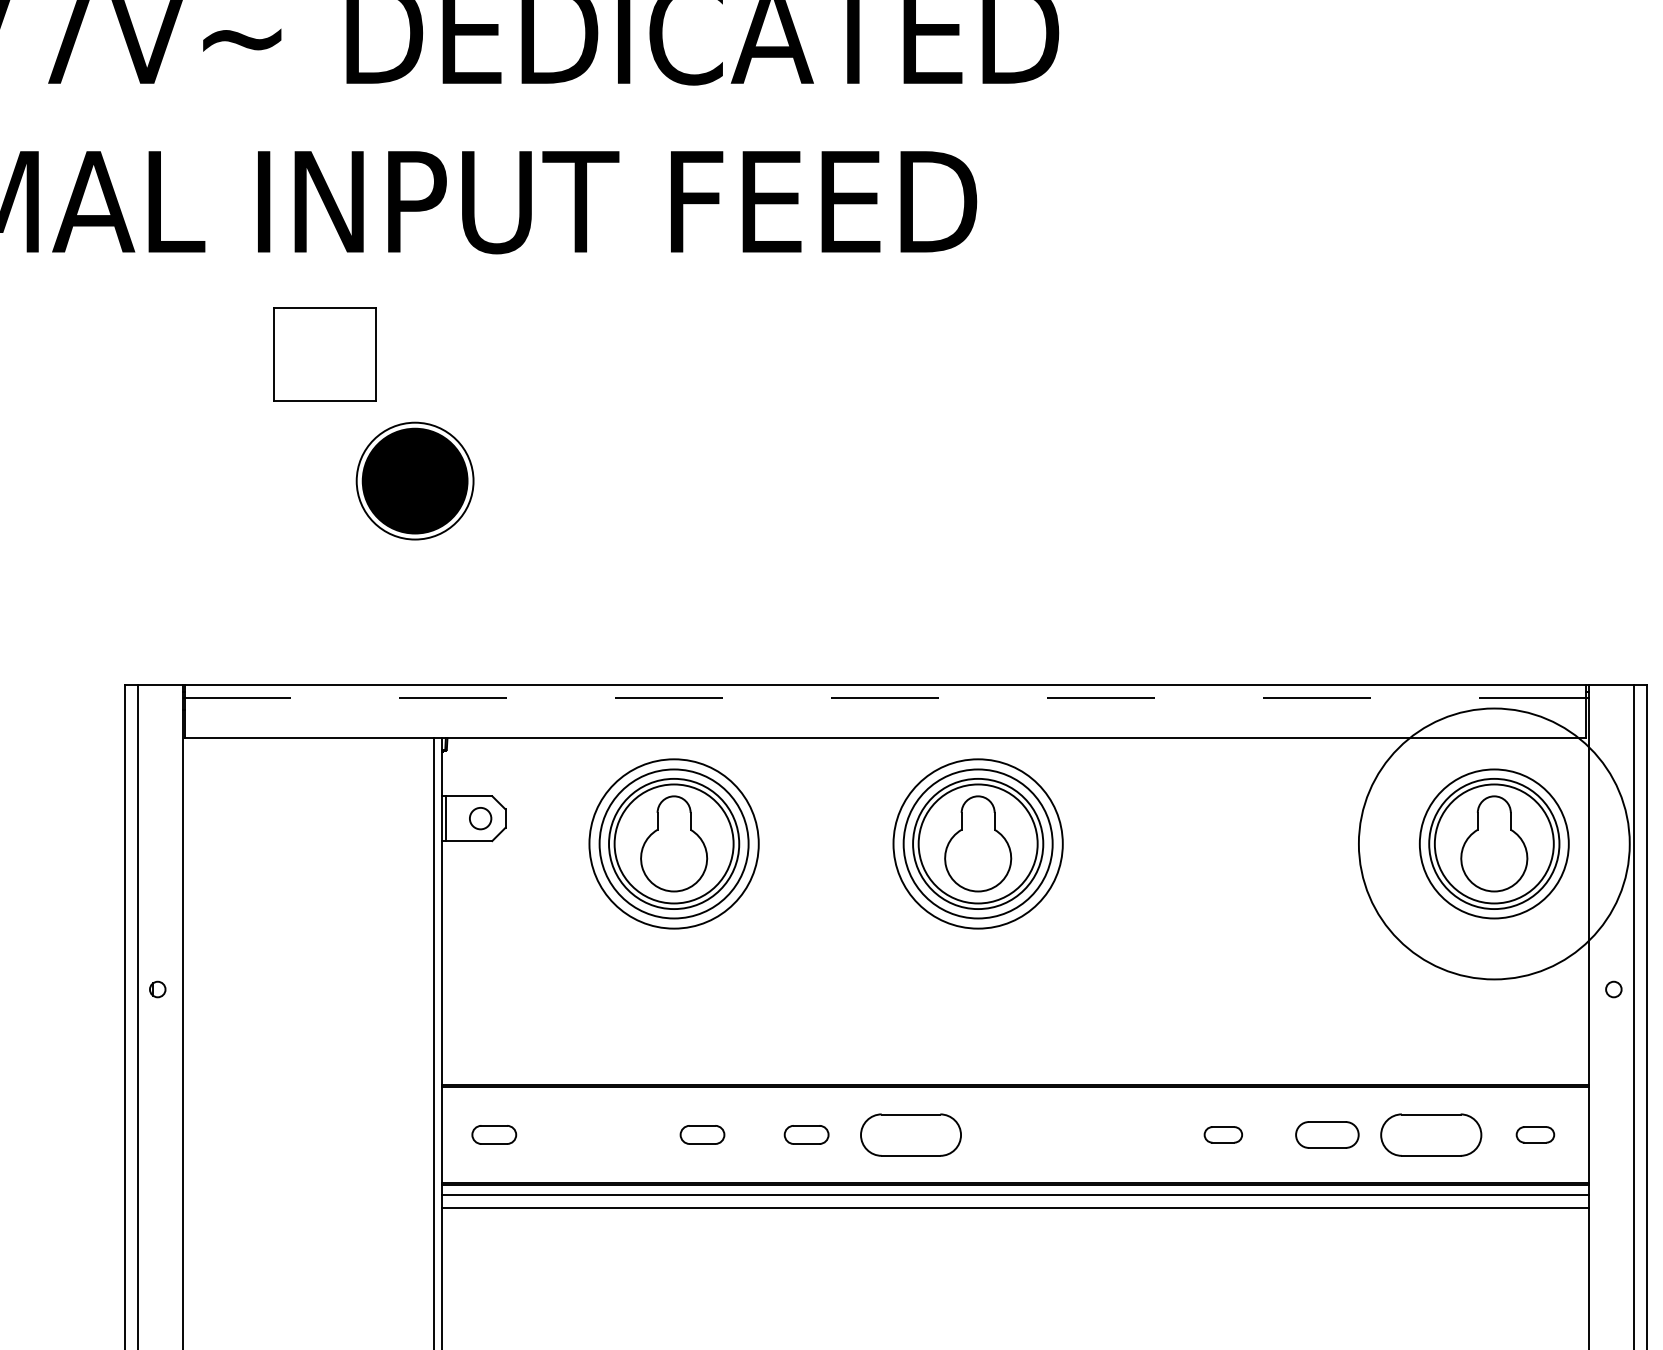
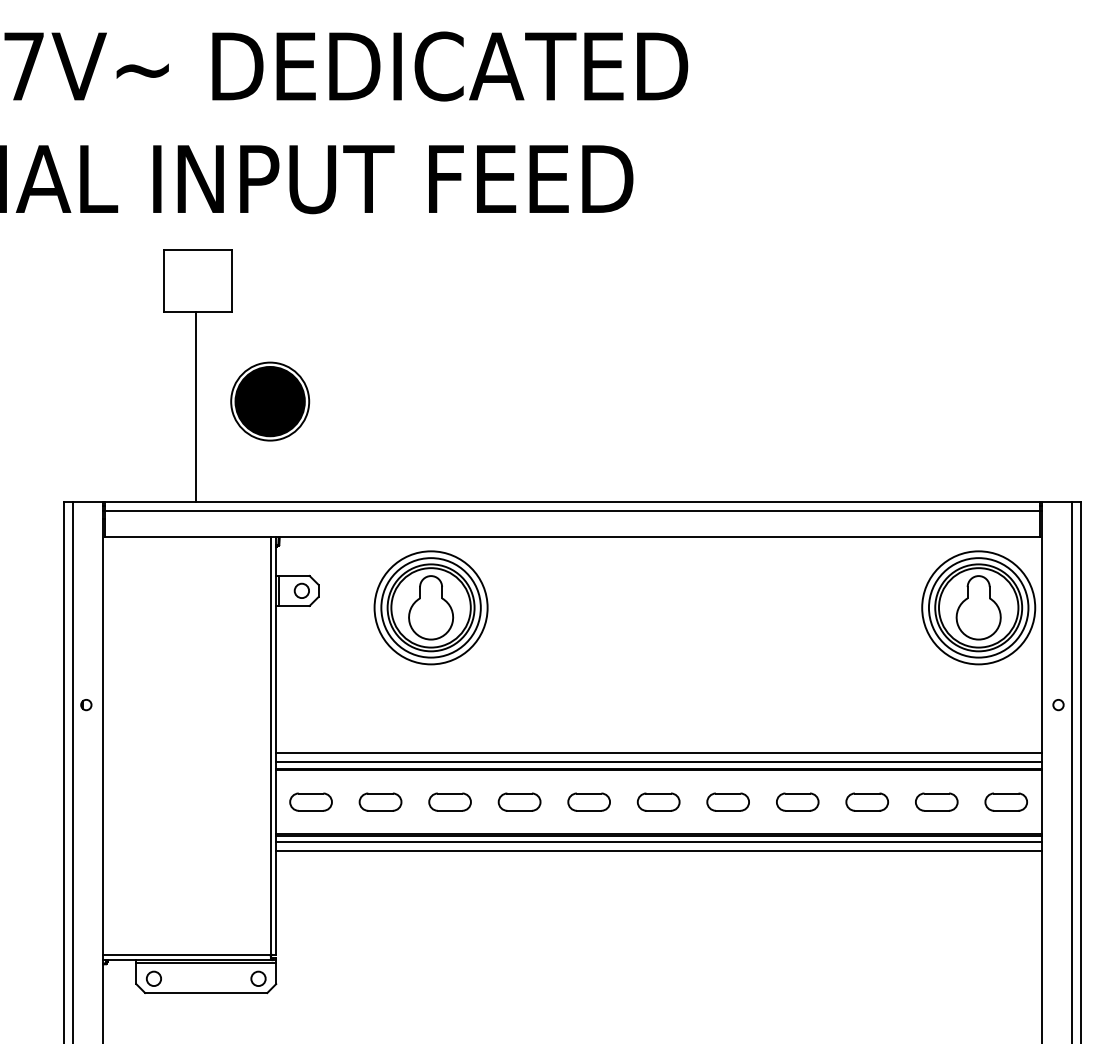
part: (415, 480) -> (270, 401), moved
line: (322, 542) -> (196, 406), added
line: (885, 698) -> (572, 510), dashed -> solid
part: (977, 843) -> (633, 607), removed
circle: (1494, 843) -> (978, 607), size x0.62
line: (1014, 1062) -> (658, 753), added
line: (1014, 1075) -> (658, 762), added
part: (493, 1134) -> (310, 801), size x1.43
part: (598, 1134) -> (380, 801), added
part: (701, 1134) -> (449, 801), size x1.43
part: (806, 1134) -> (519, 801), size x1.43
part: (909, 1134) -> (588, 801), size x0.62
part: (1014, 1134) -> (658, 801), added
part: (1118, 1134) -> (727, 801), added
part: (1222, 1134) -> (797, 801), size x1.67
part: (1431, 1134) -> (936, 801), size x0.62
part: (1534, 1134) -> (1005, 801), size x1.67

